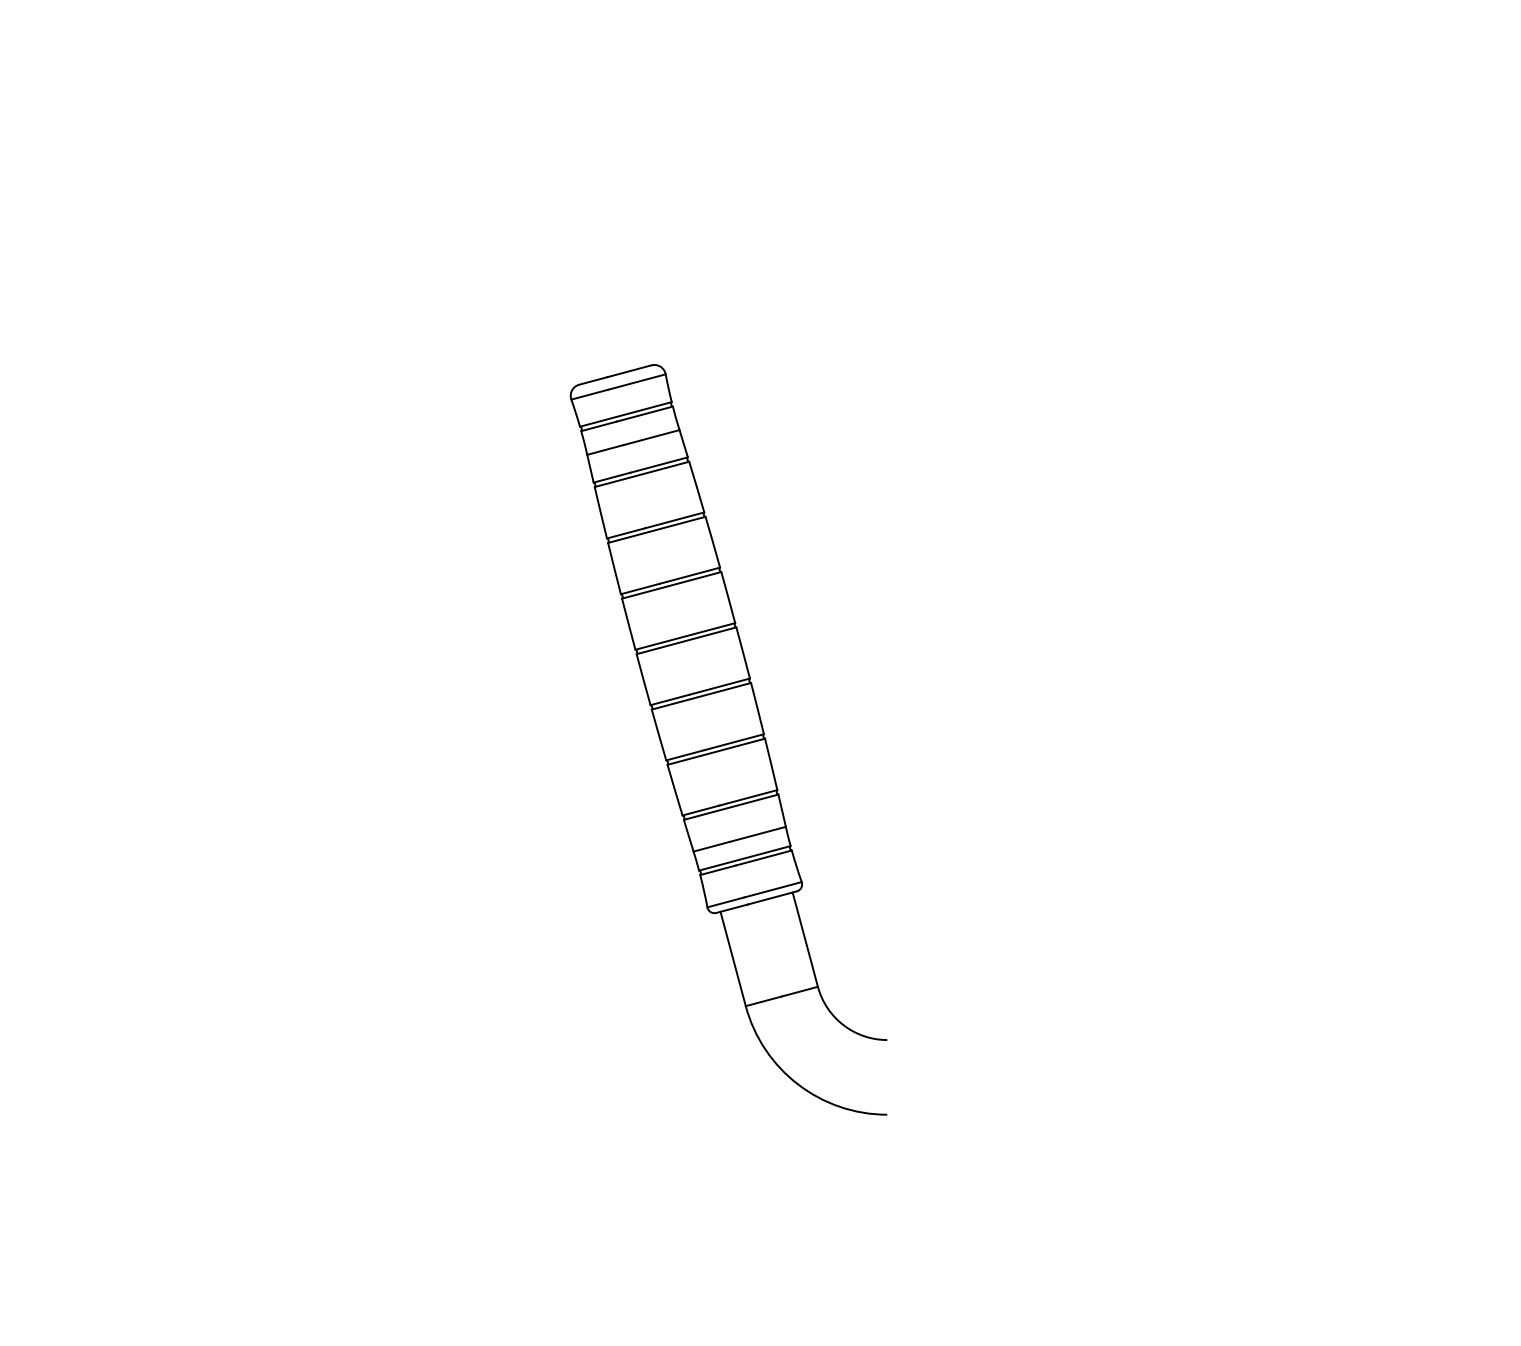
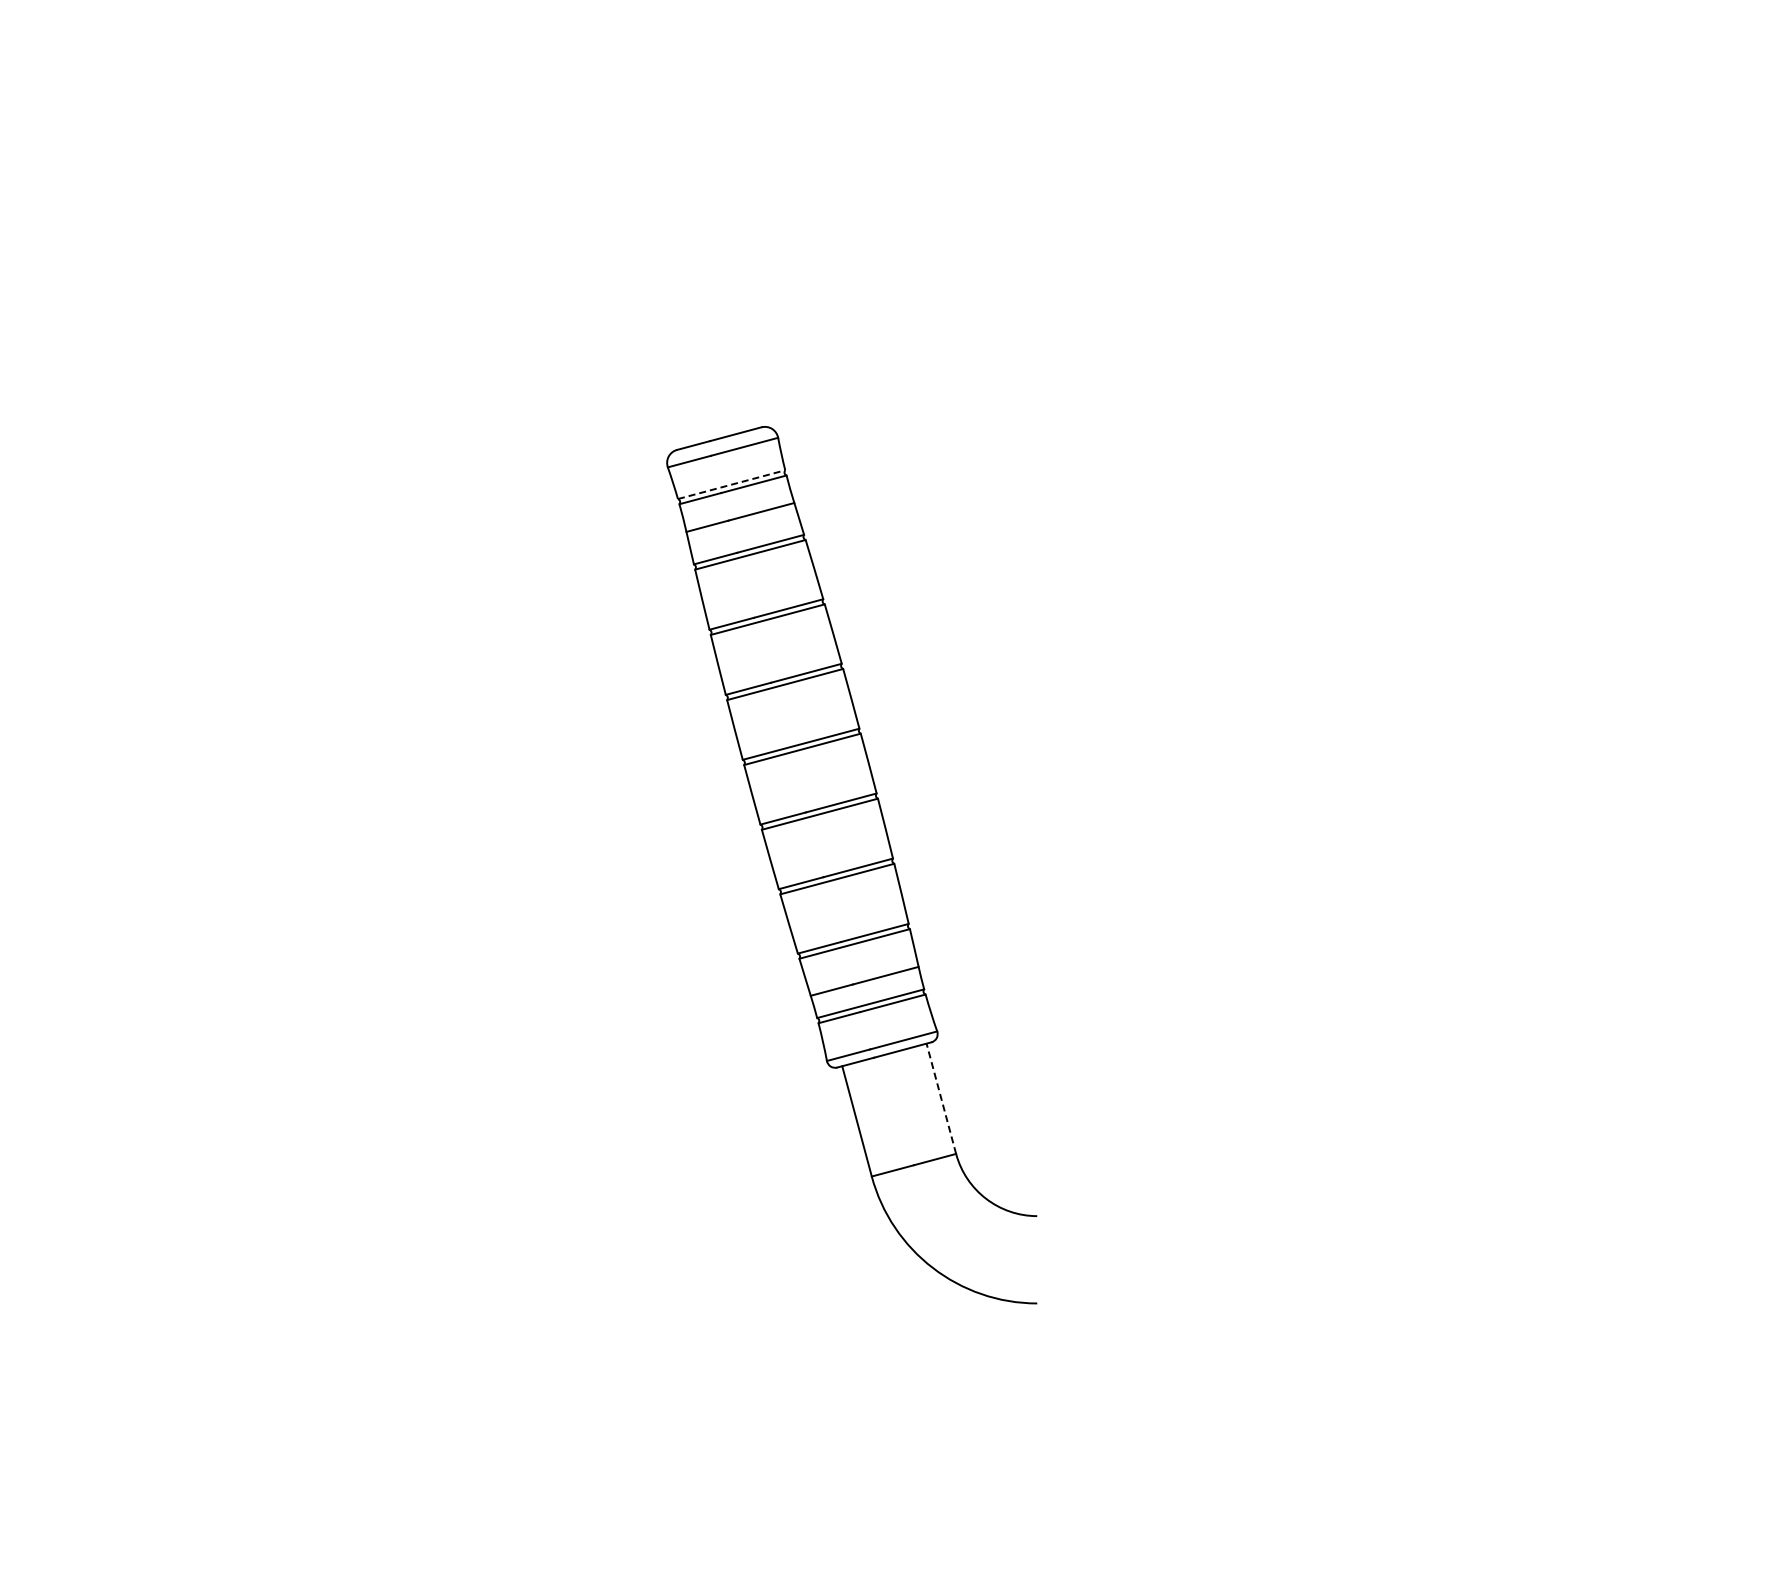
line: (625, 414) -> (731, 484), solid -> dashed
line: (805, 939) -> (941, 1098), solid -> dashed

